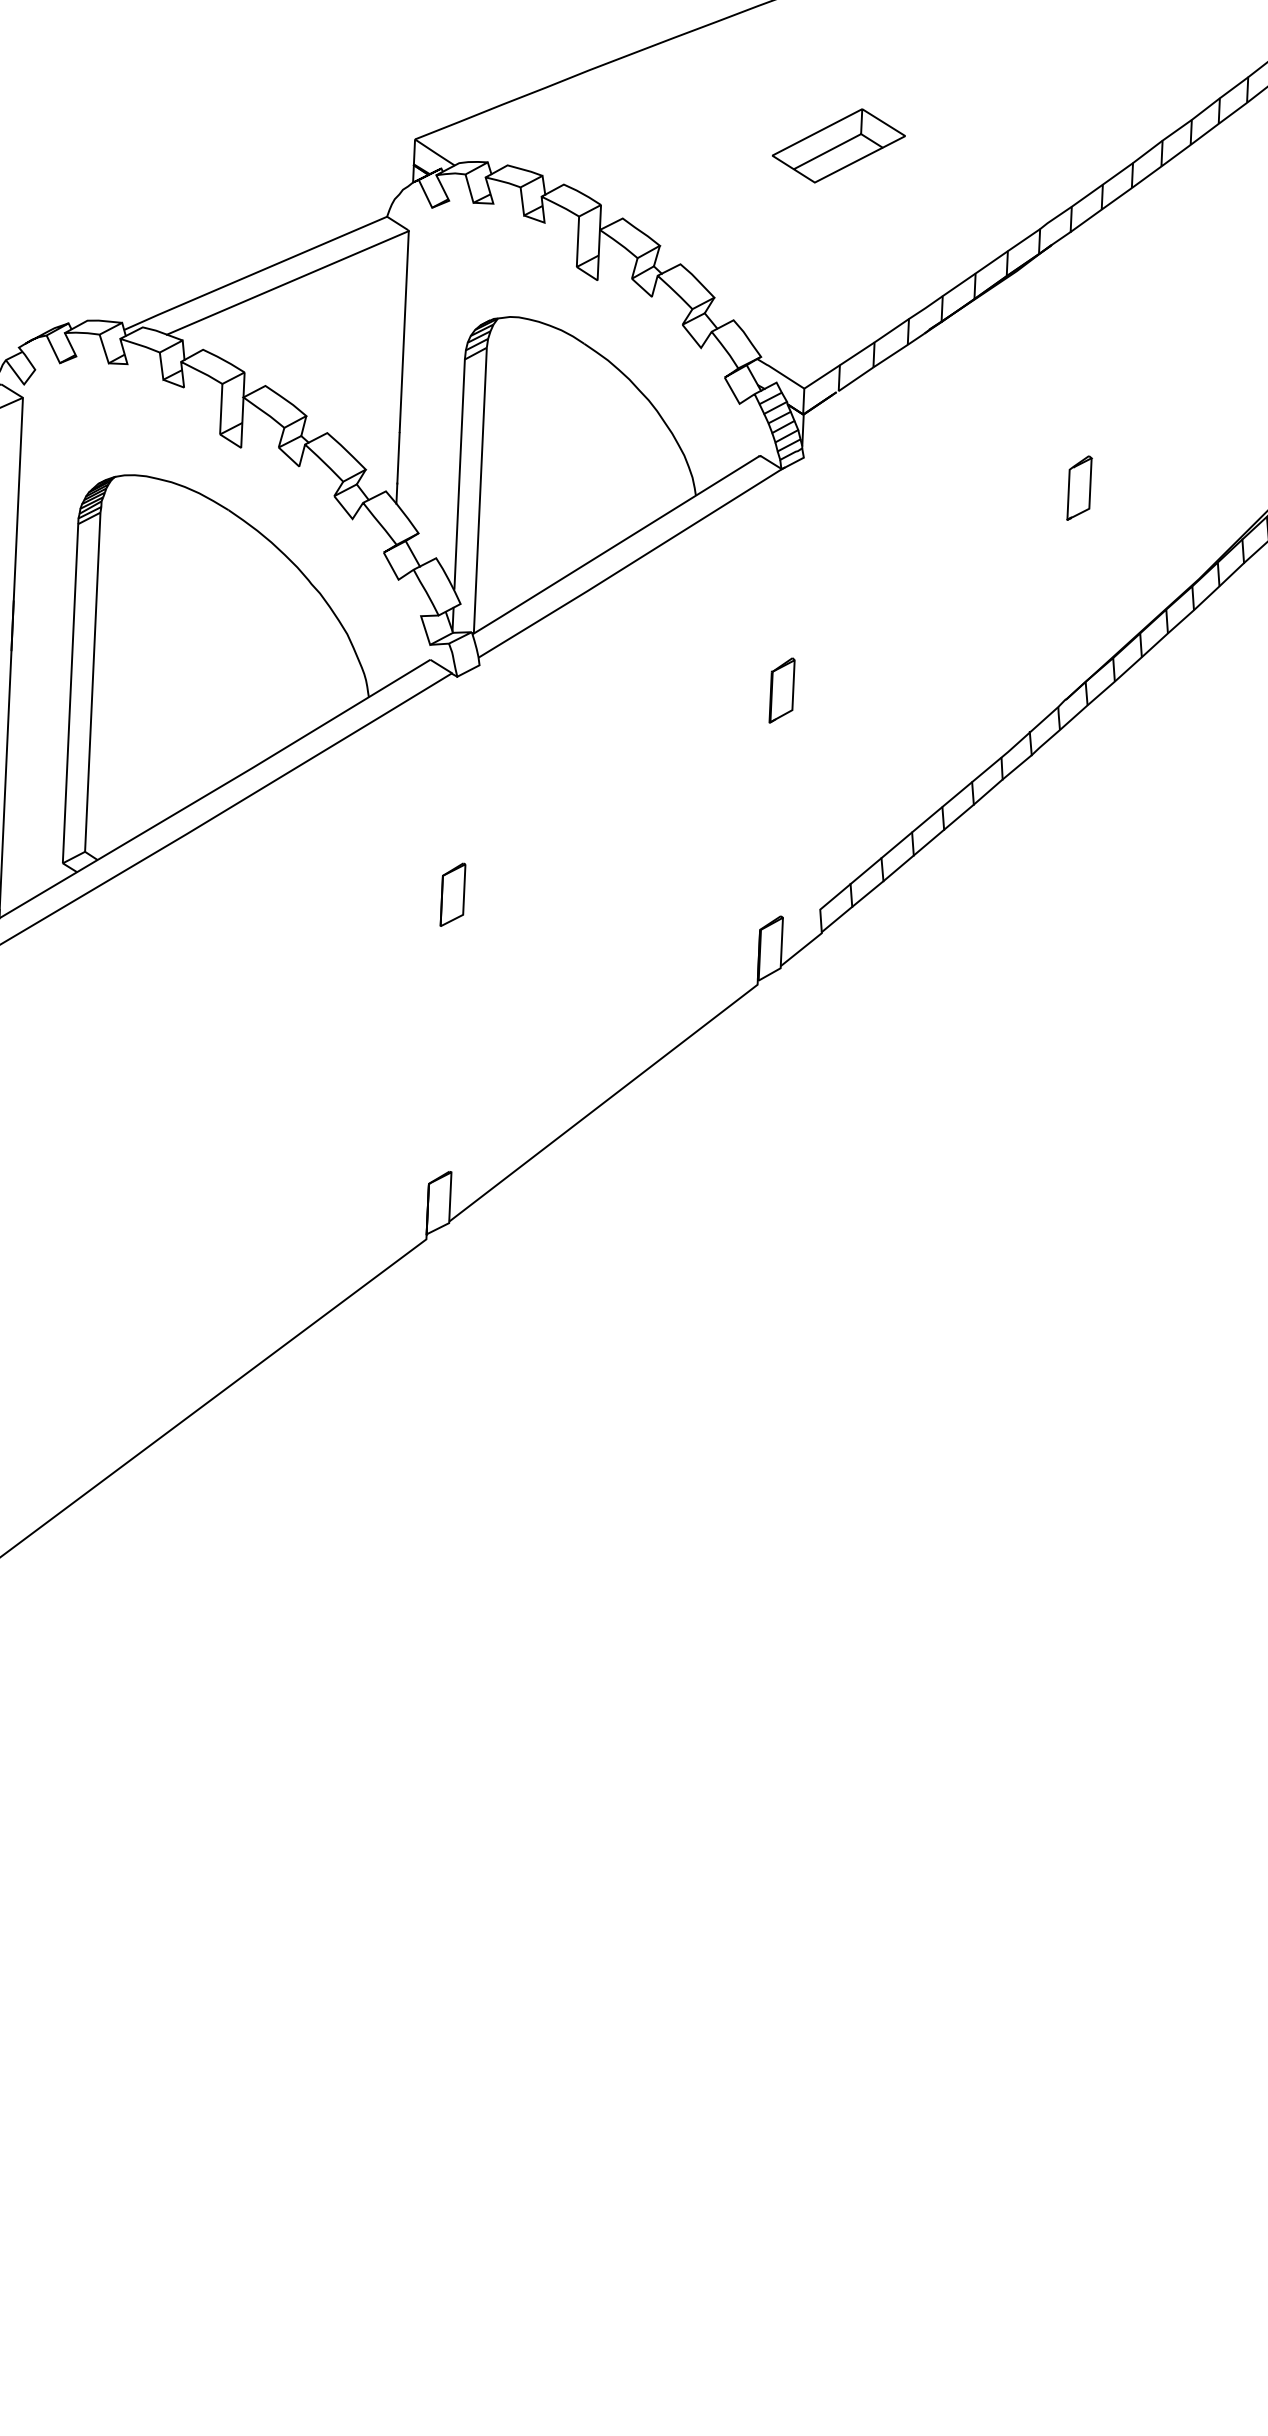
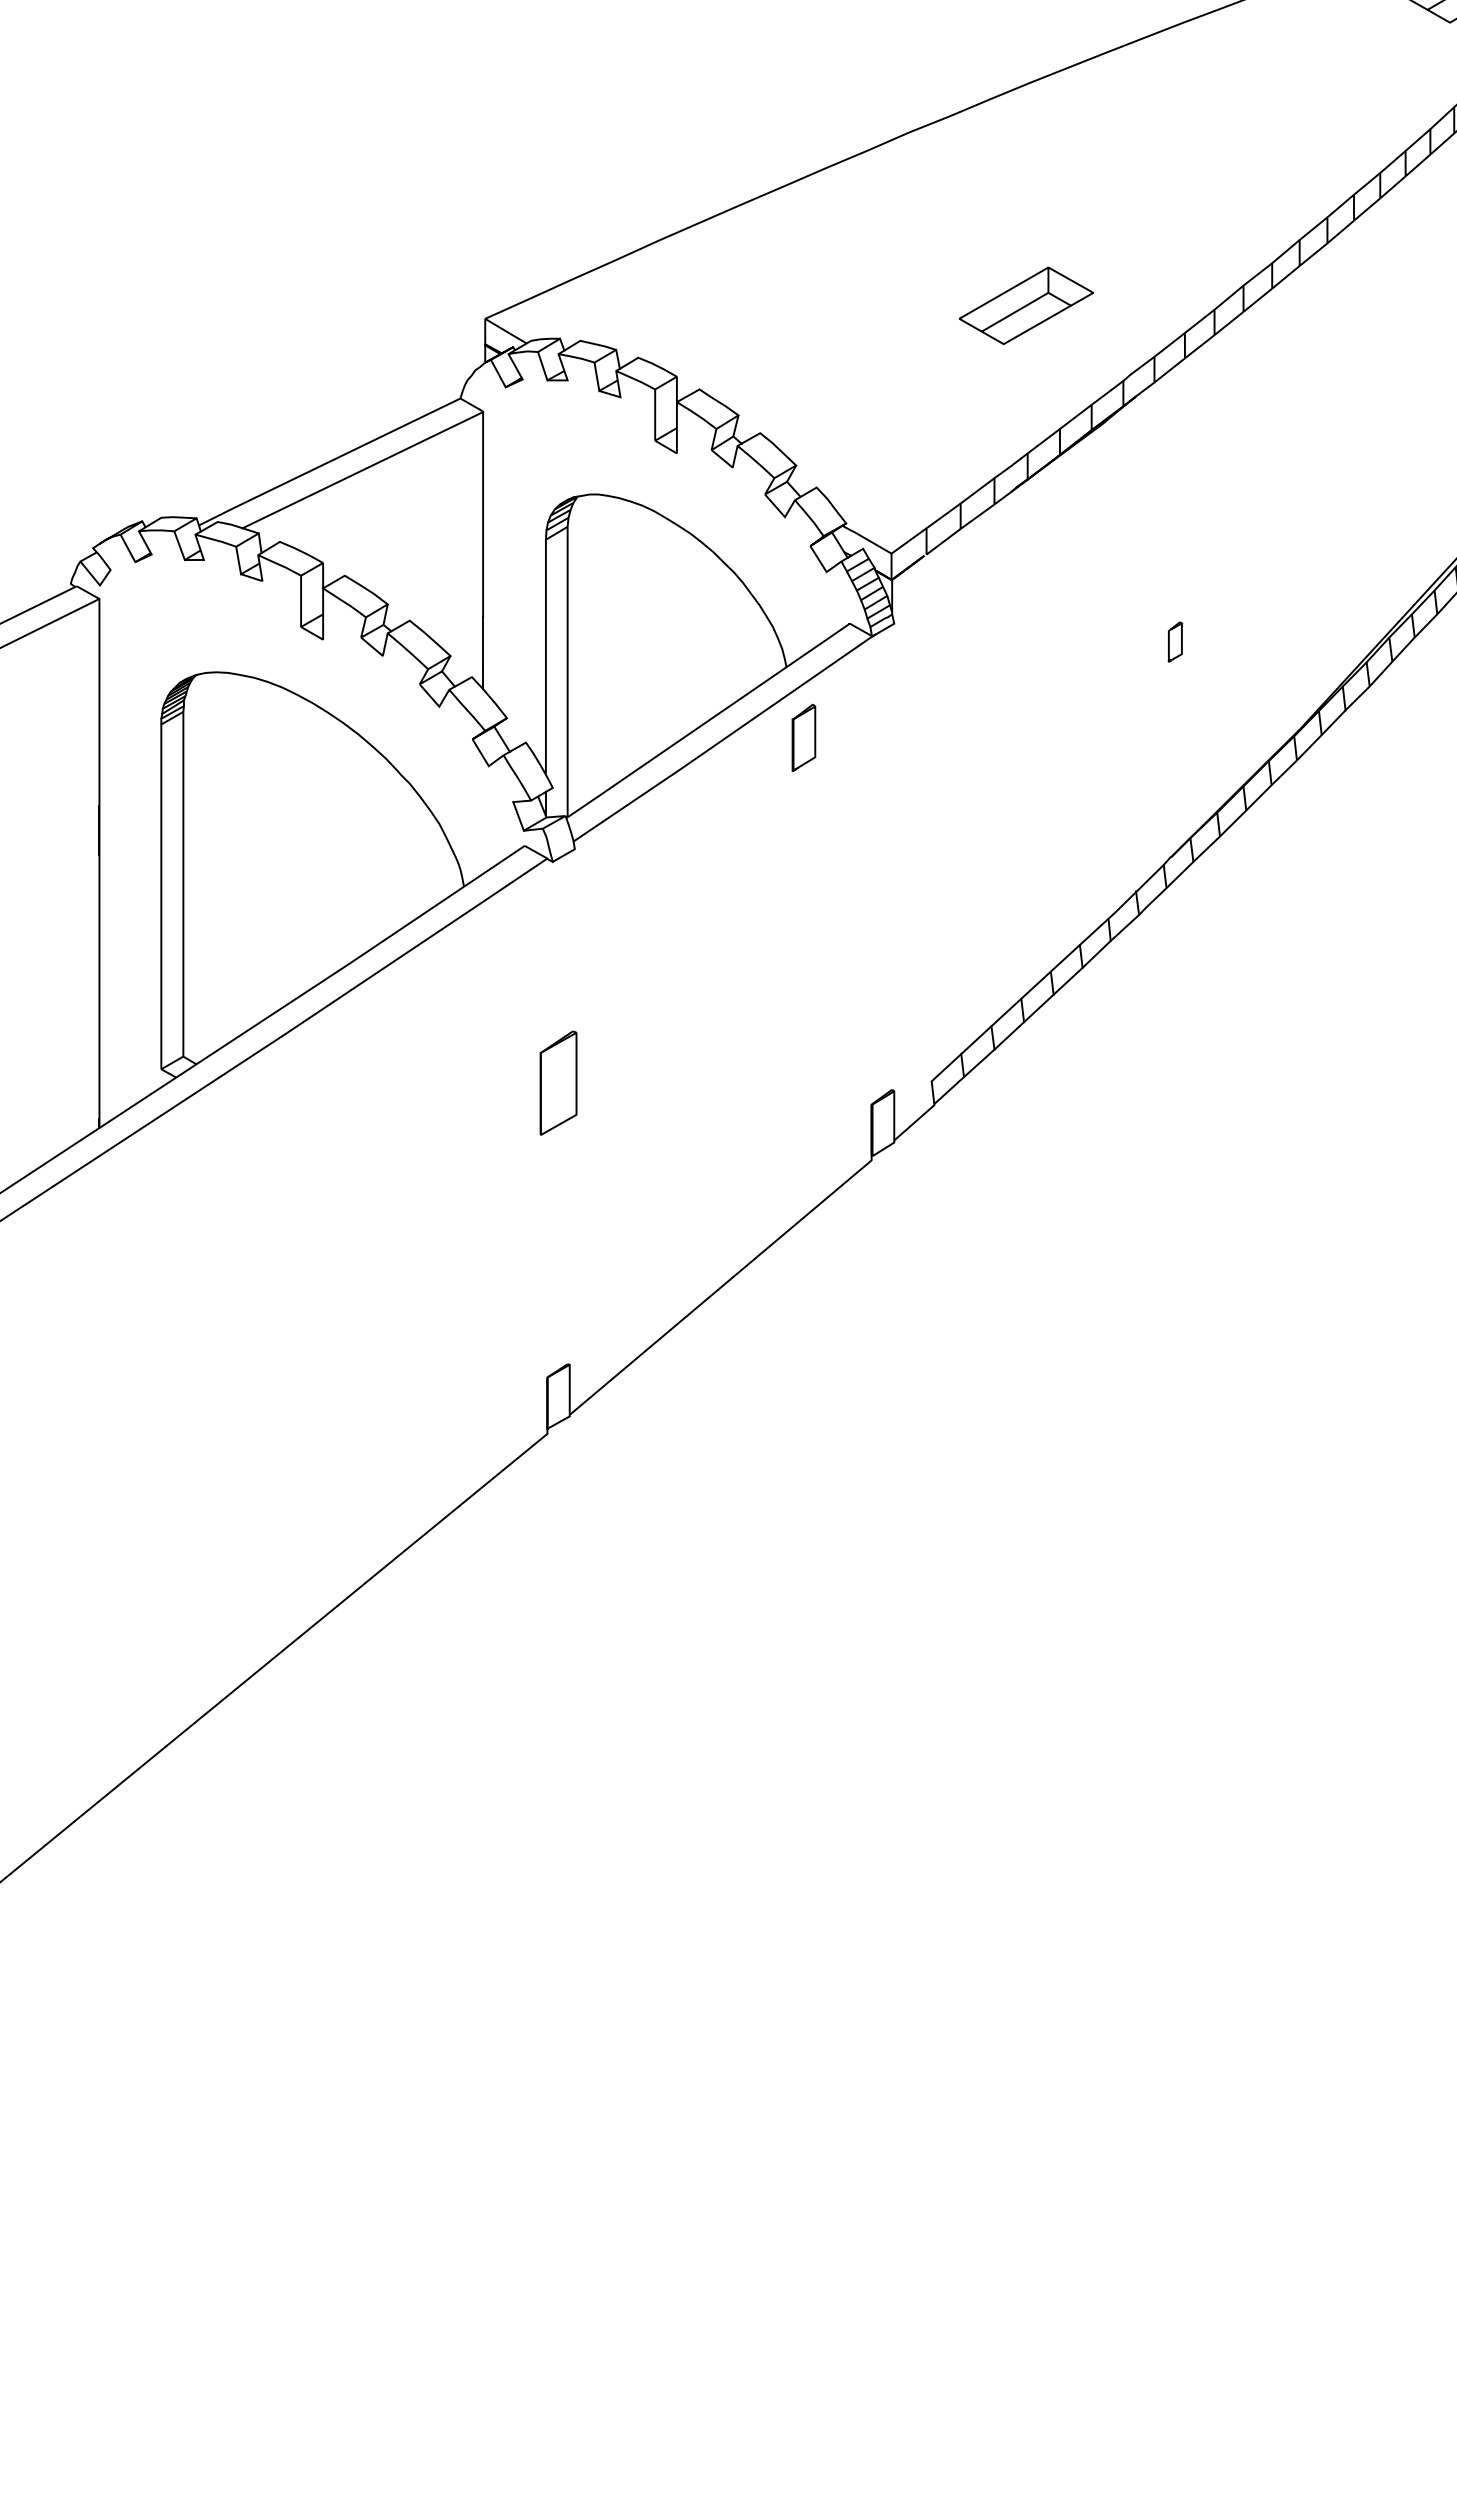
part: (838, 145) -> (1026, 305), moved
part: (1079, 487) -> (1175, 641), size x0.6
part: (781, 690) -> (803, 737), moved
part: (452, 895) -> (558, 1083), size x1.6

